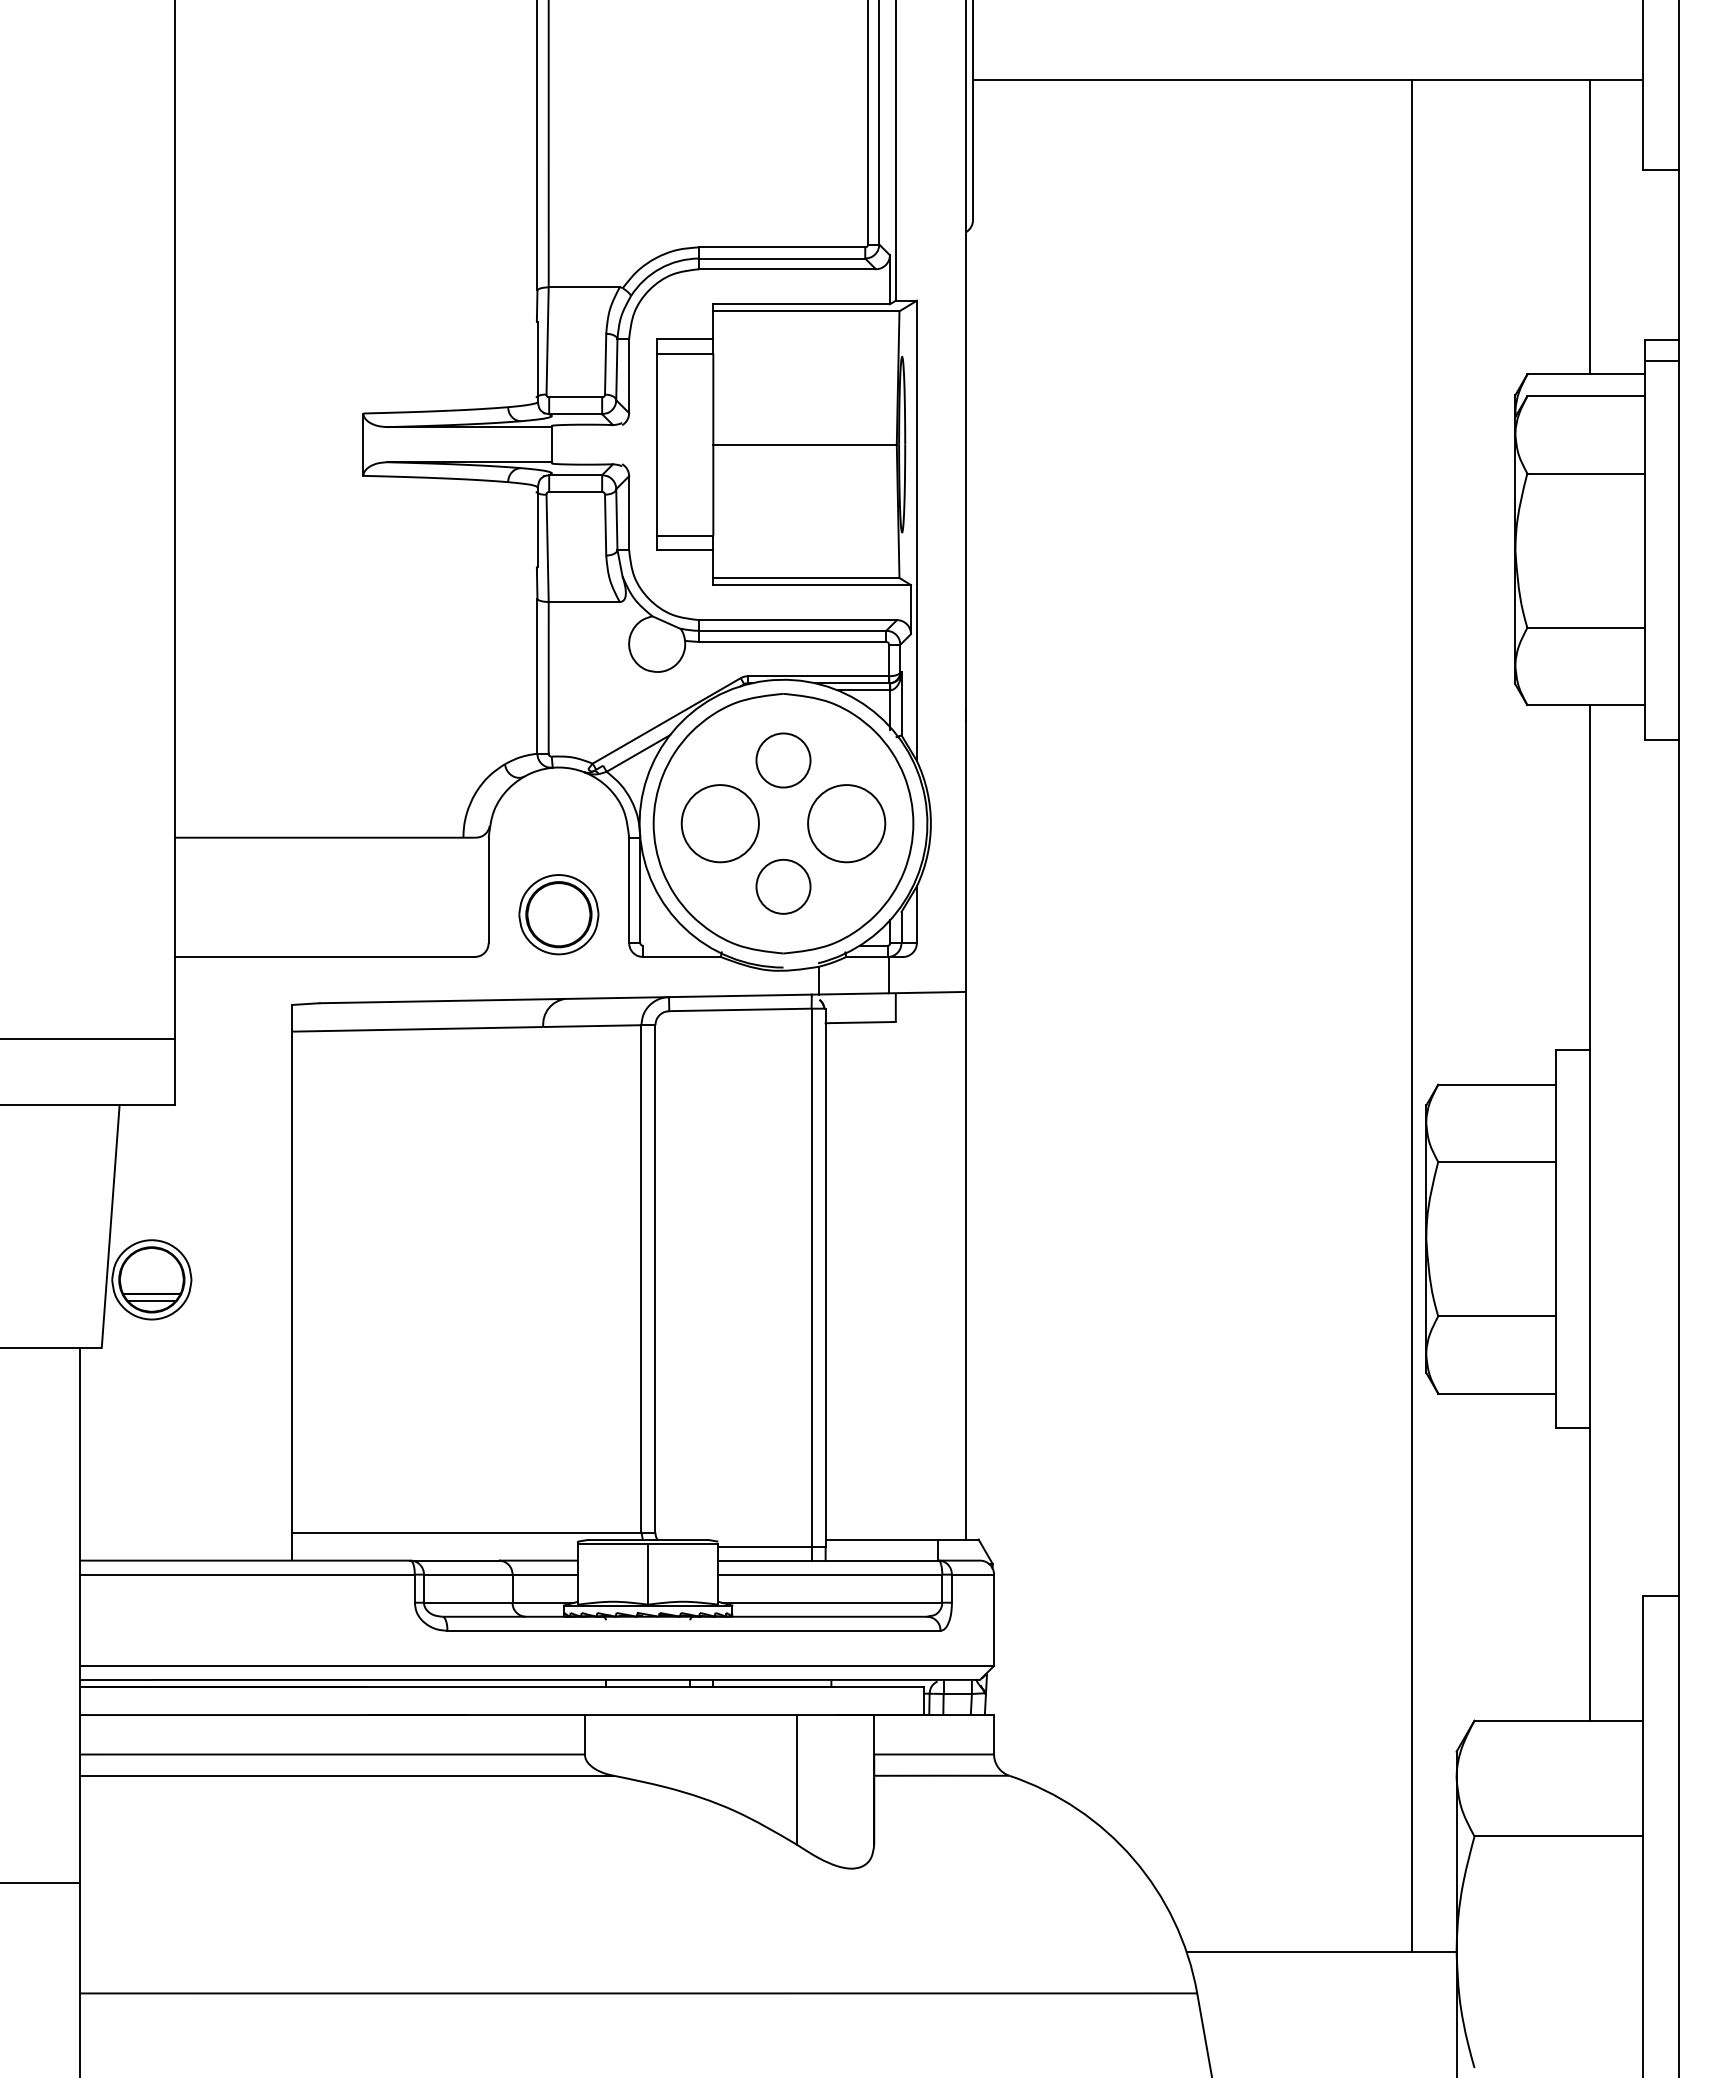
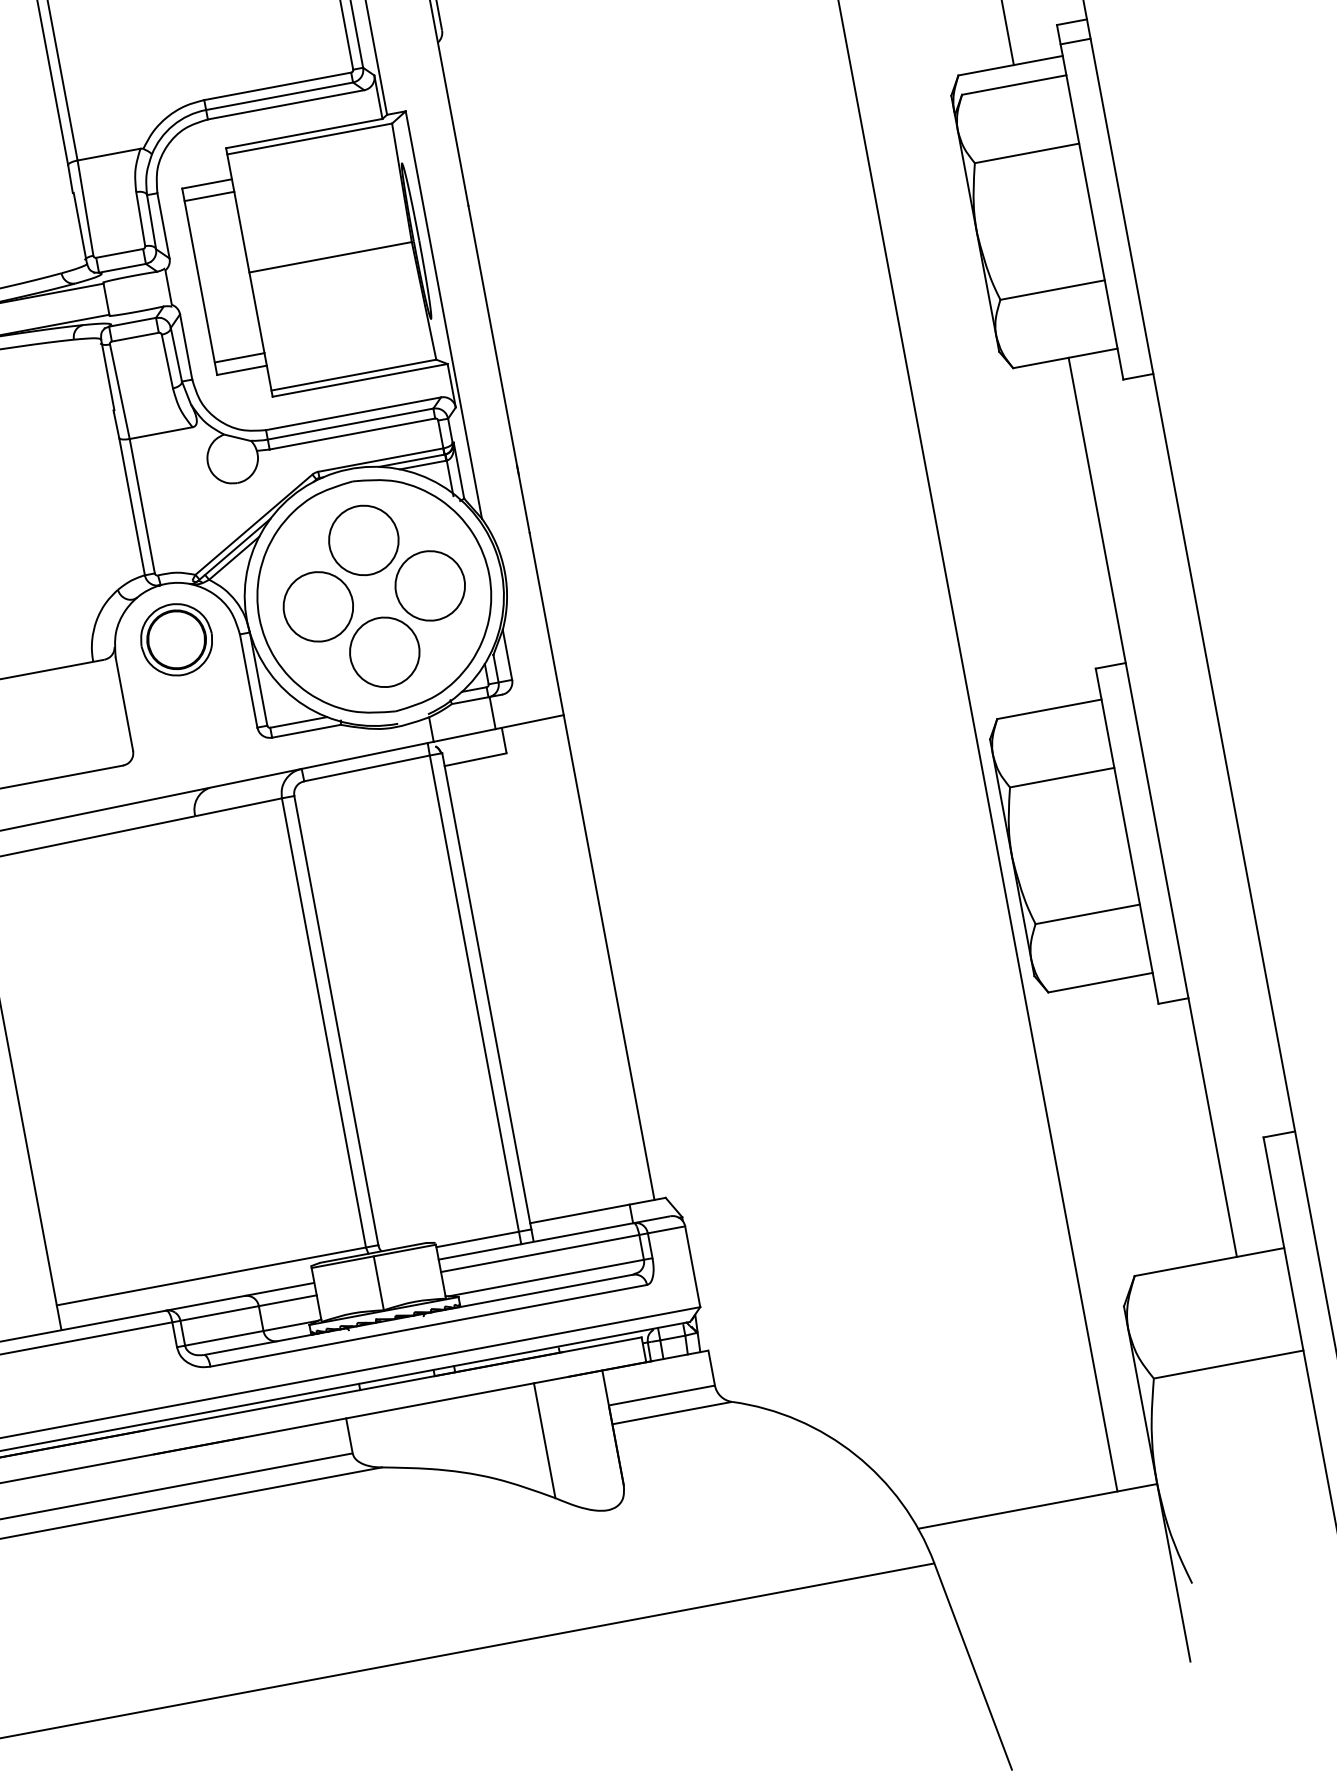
line: (622, 444) -> (168, 287), added
line: (644, 741) -> (237, 546), added
circle: (783, 760) -> (363, 540), size x1.43
circle: (783, 886) -> (384, 652), size x1.43
part: (558, 914) -> (176, 639), moved
line: (675, 945) -> (298, 722), added

